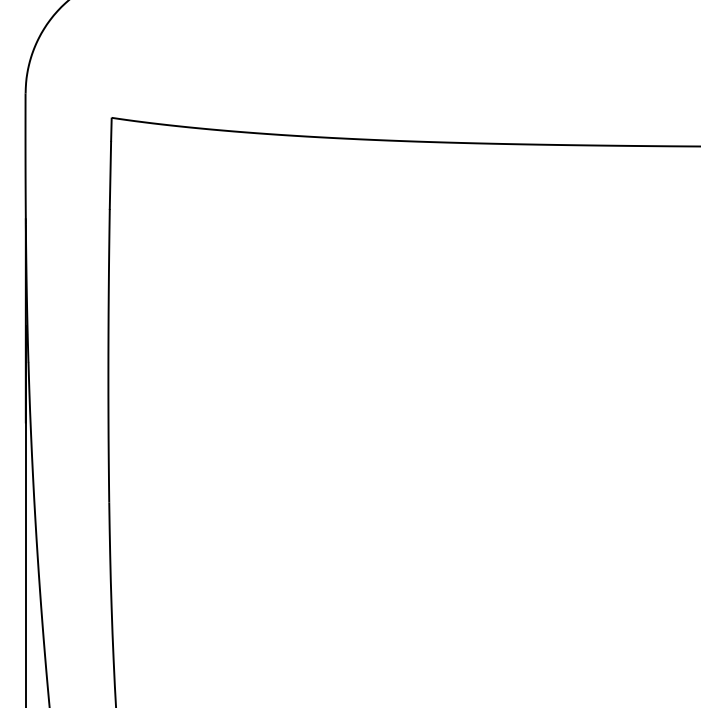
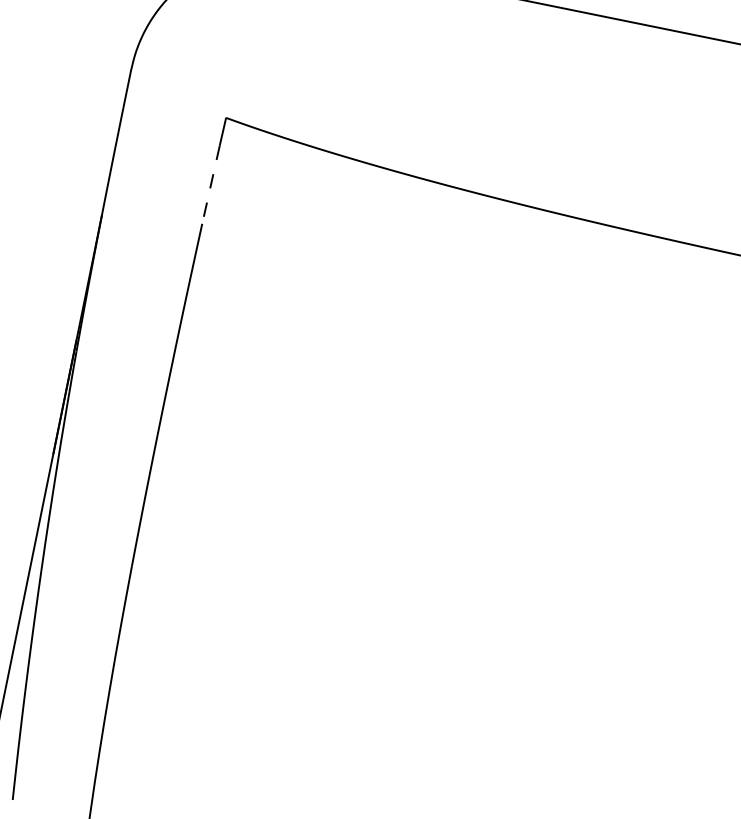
line: (110, 175) -> (211, 184), solid -> dashed

